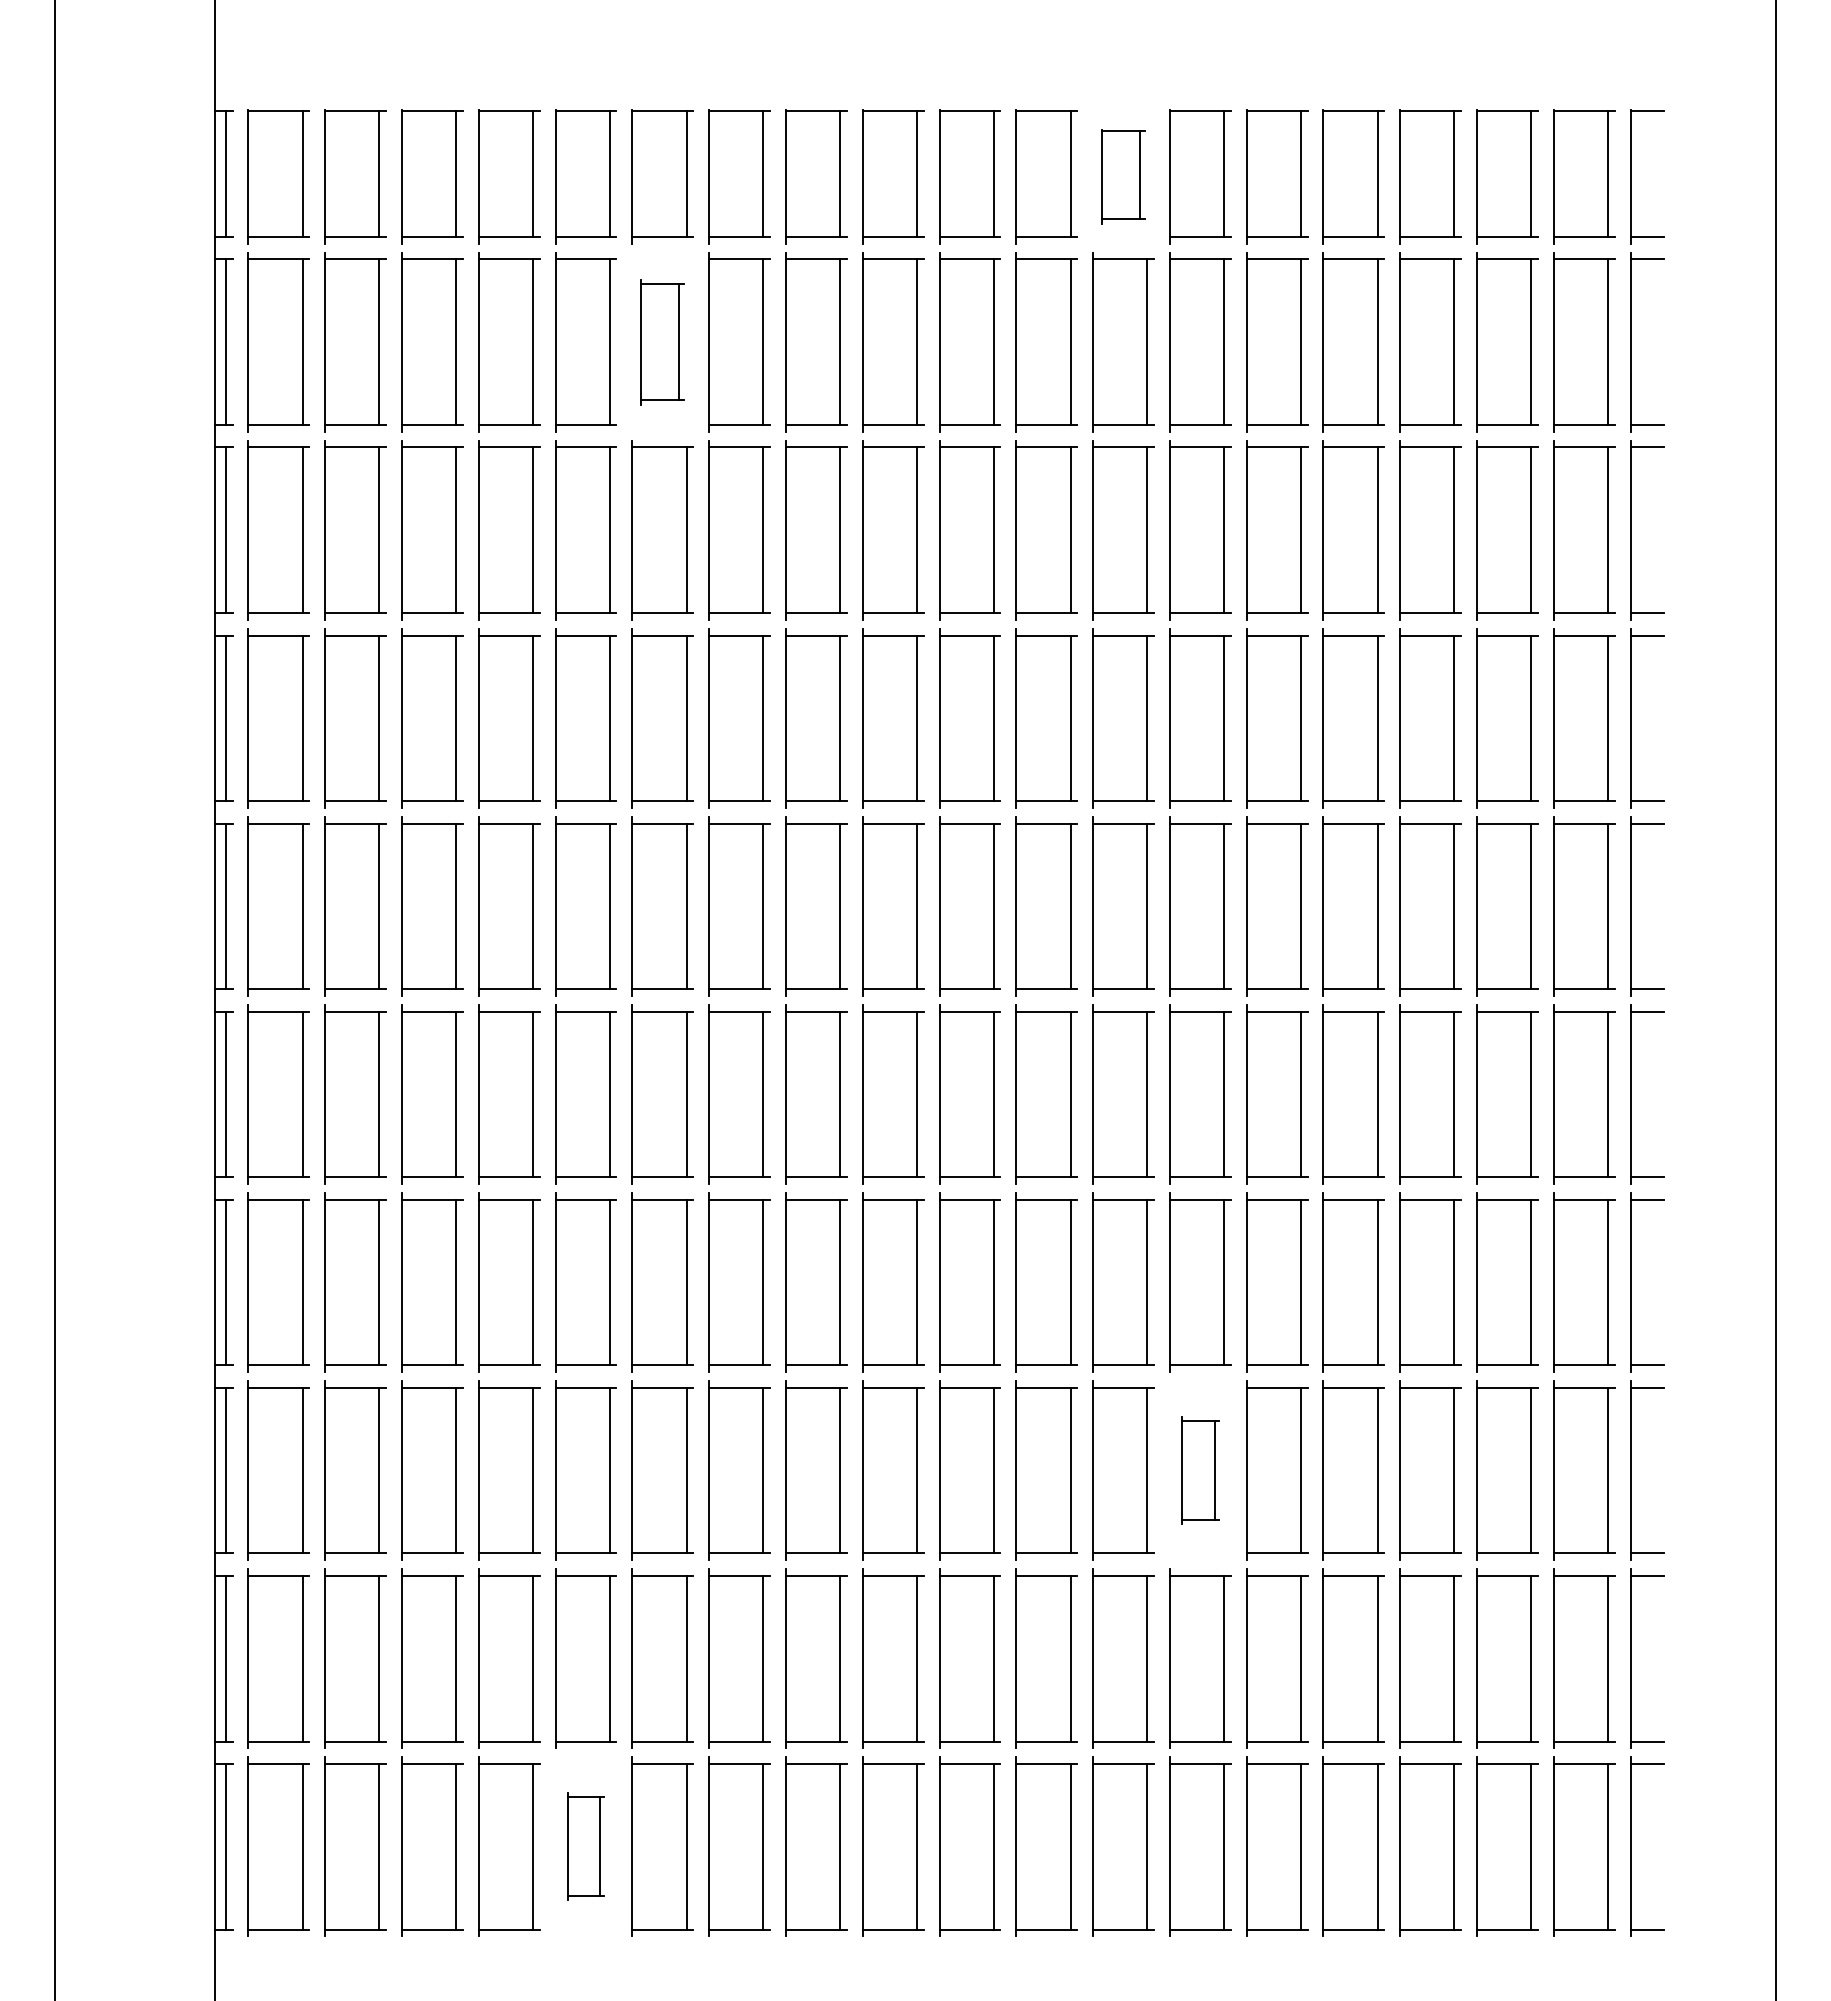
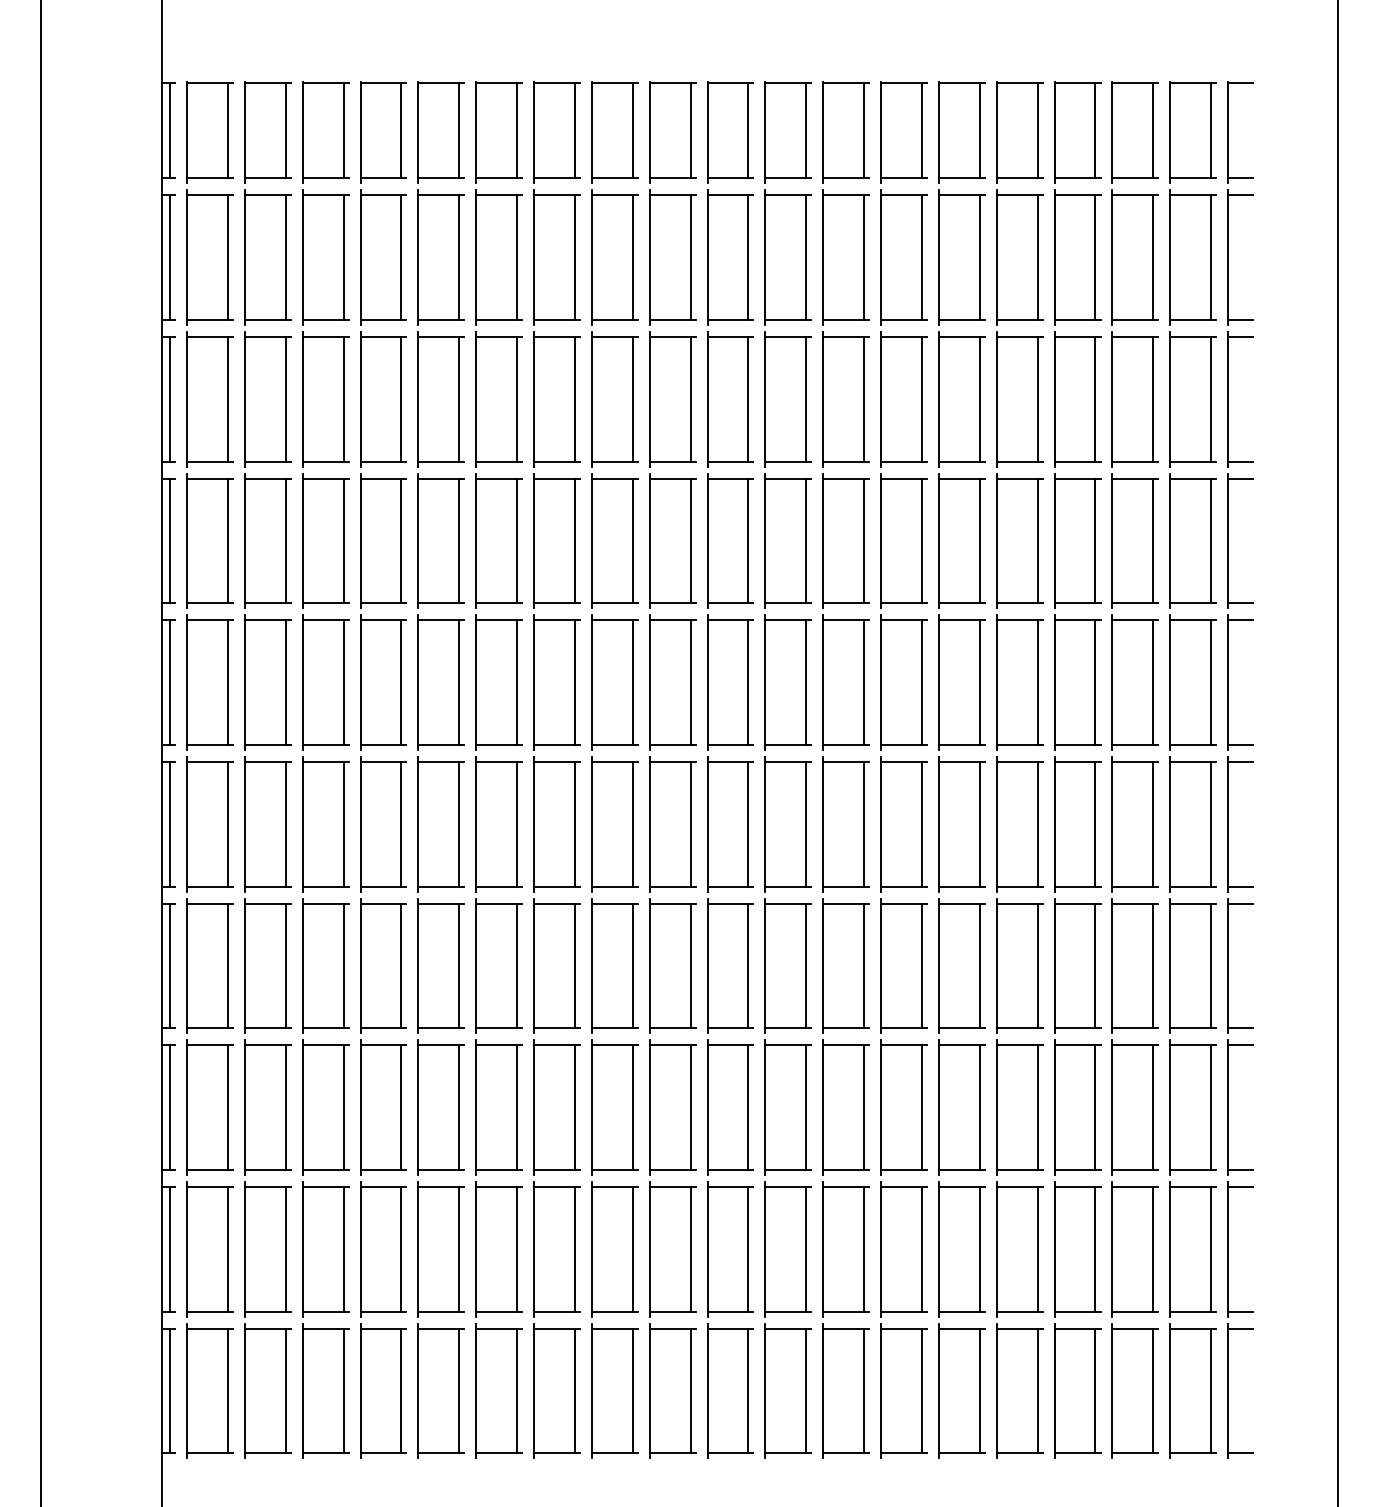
part: (1123, 176) -> (846, 132), size x1.43
part: (662, 342) -> (498, 257), size x1.43
part: (1200, 1470) -> (904, 1107), size x1.67
part: (585, 1846) -> (440, 1390), size x1.67

